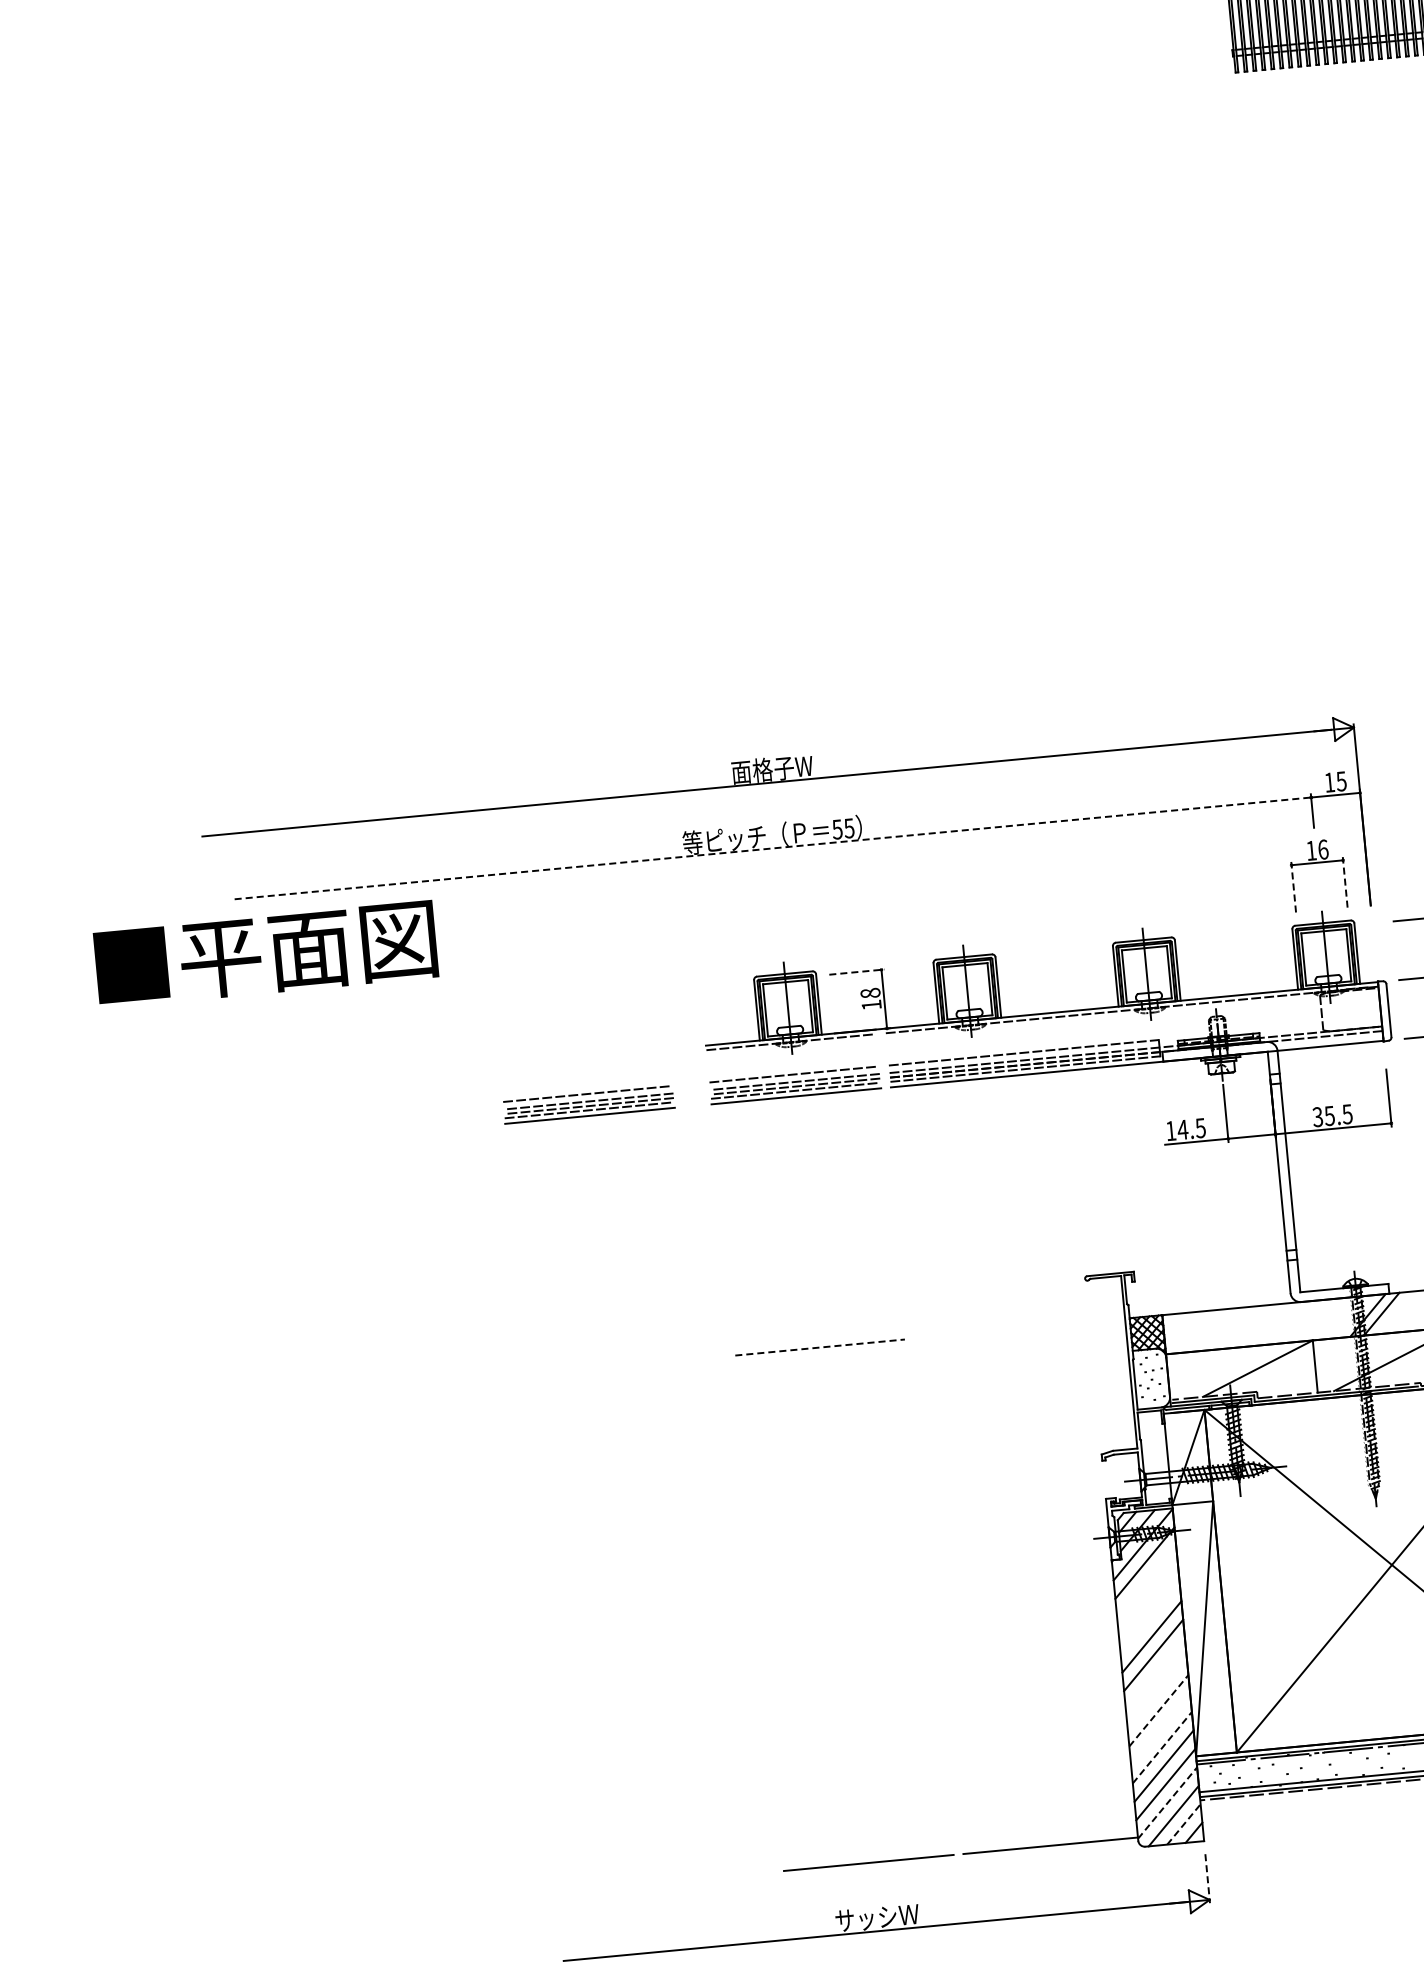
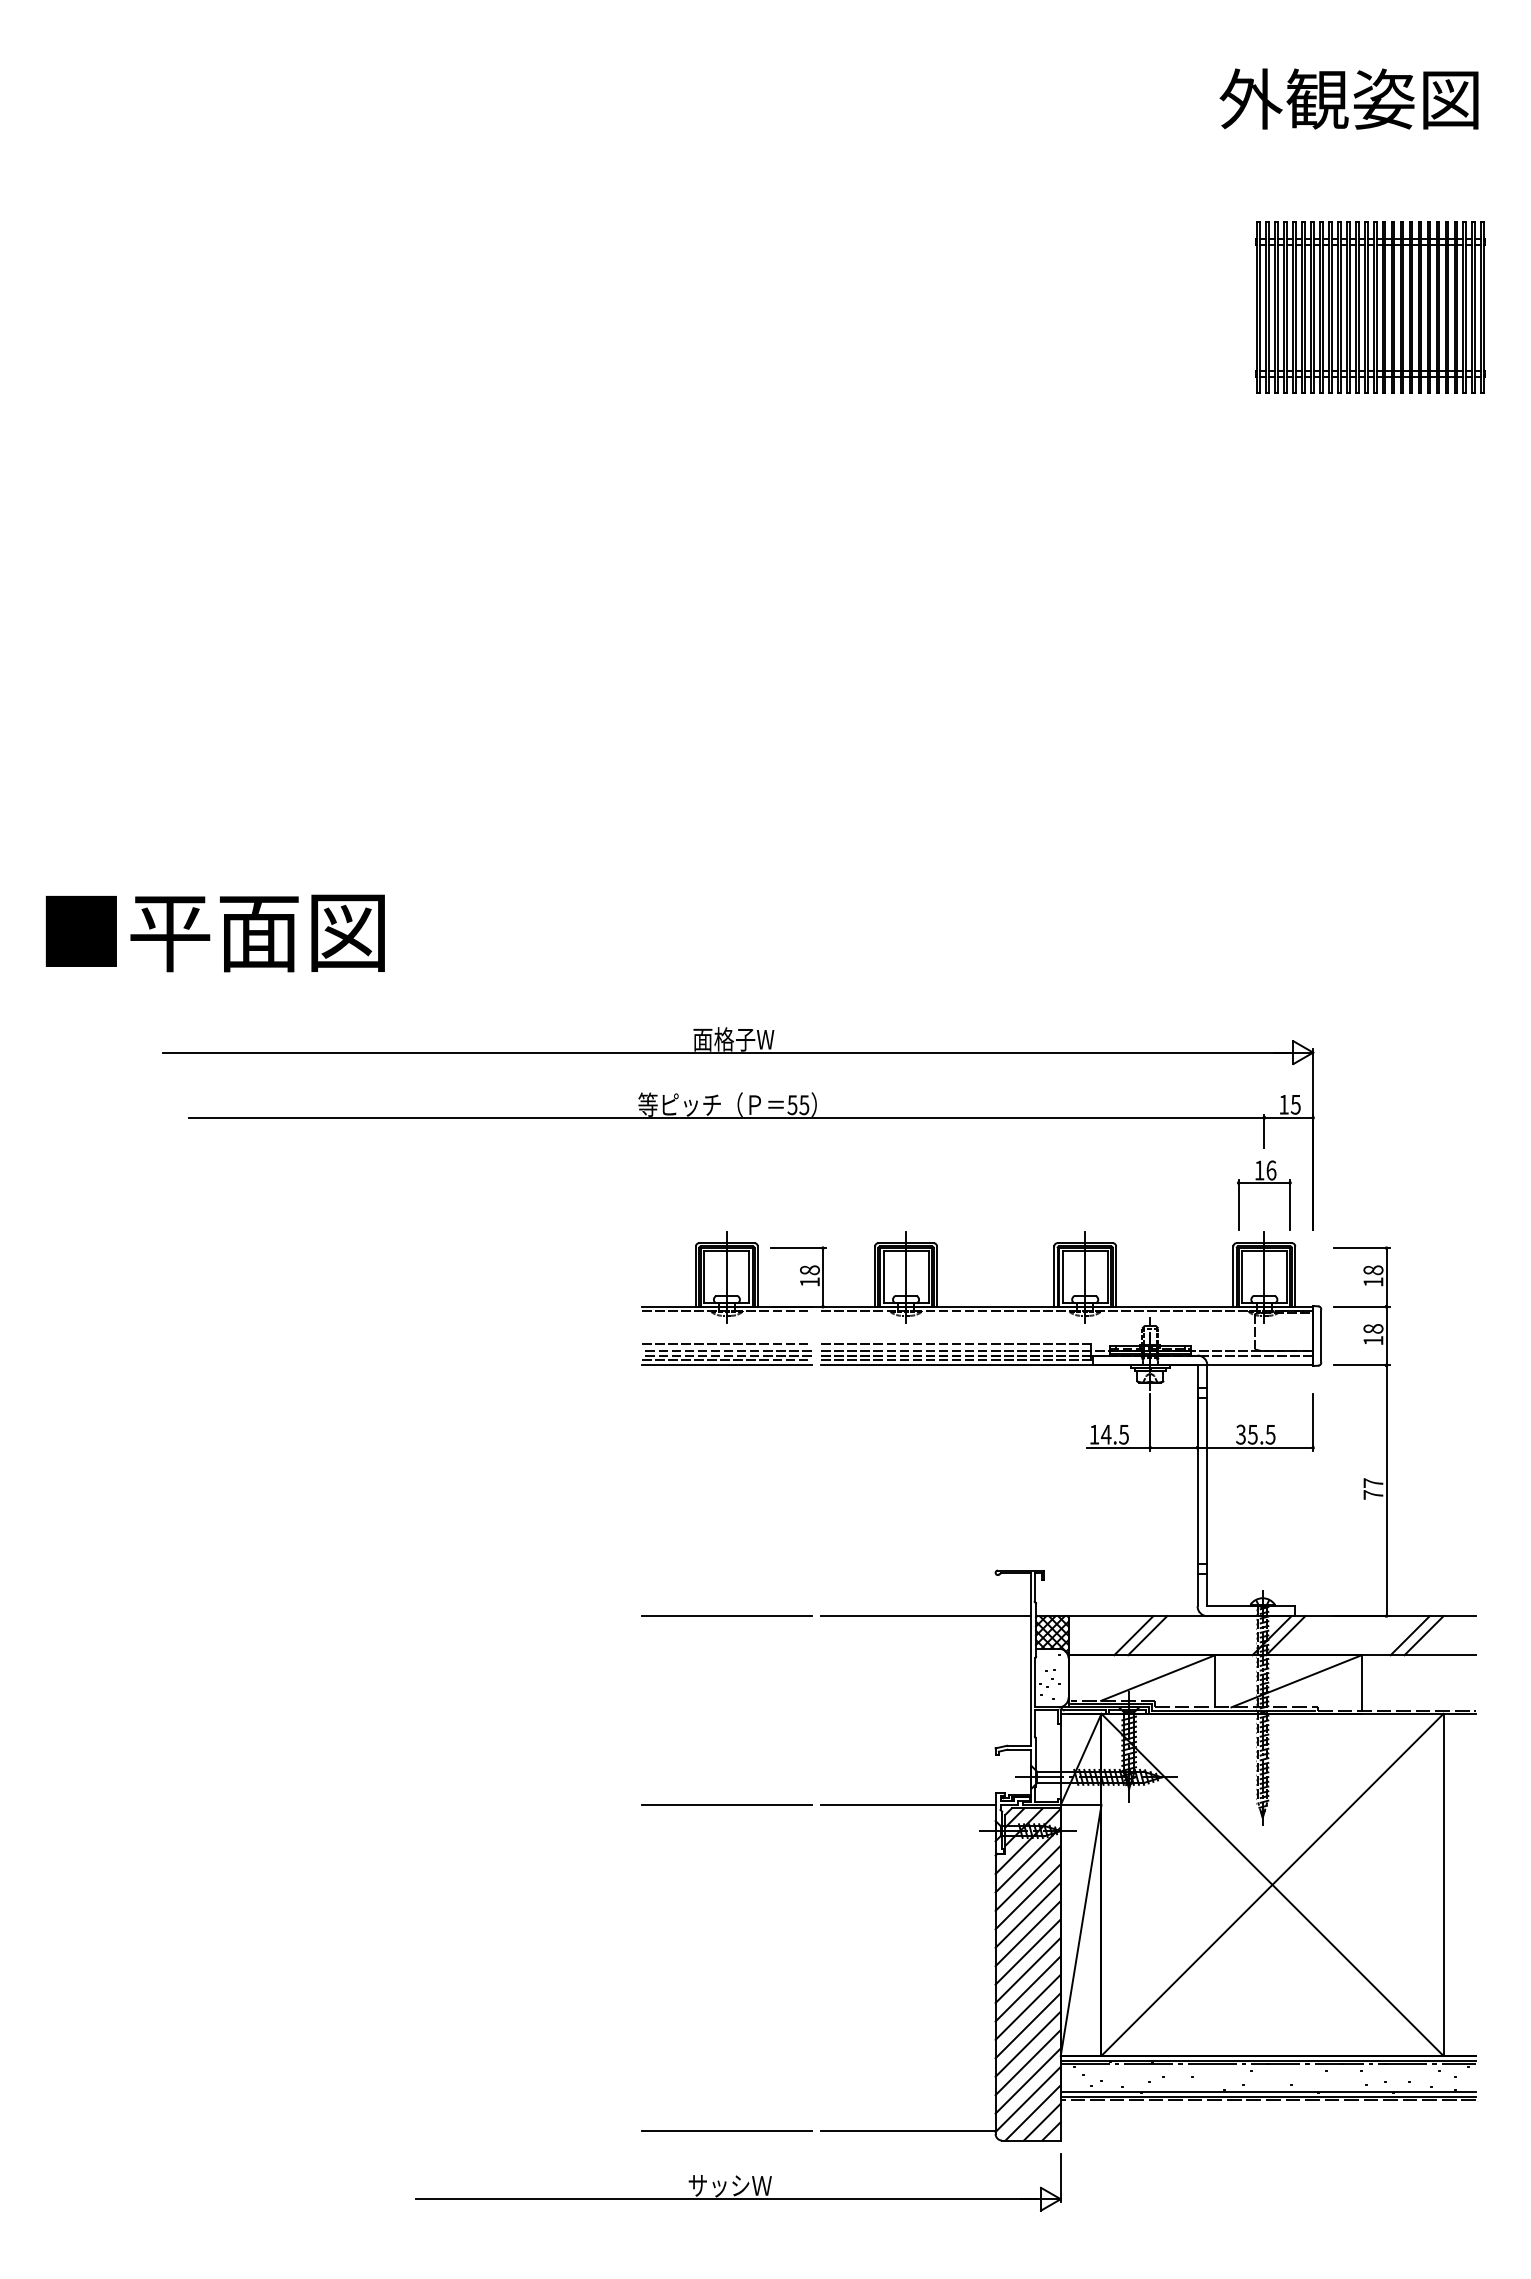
line: (773, 848) -> (727, 1117), dashed -> solid
line: (1345, 881) -> (1290, 1204), dashed -> solid
line: (1293, 886) -> (1238, 1204), dashed -> solid
text: (265, 954) -> (214, 933), moved
line: (857, 972) -> (798, 1248), dashed -> solid
part: (588, 1105) -> (520, 1354), removed
line: (1243, 1327) -> (1147, 1635), added
line: (1020, 1328) -> (926, 1616), added
line: (1229, 1328) -> (1133, 1635), added
line: (819, 1347) -> (726, 1616), dashed -> solid
line: (1019, 1519) -> (908, 1805), added
line: (837, 1537) -> (726, 1805), added
line: (1145, 1580) -> (1027, 1877), added
line: (1147, 1599) -> (1027, 1896), added
line: (1149, 1617) -> (1027, 1914), added
line: (1154, 1673) -> (1027, 1970), added
line: (1156, 1692) -> (1027, 1988), added
line: (1159, 1709) -> (1028, 2006), dashed -> solid
line: (1159, 1729) -> (1027, 2025), added
line: (1162, 1746) -> (1028, 2043), dashed -> solid
line: (1167, 1803) -> (1028, 2099), dashed -> solid
line: (1184, 1823) -> (1042, 2121), dashed -> solid
line: (1207, 1879) -> (1060, 2178), dashed -> solid

